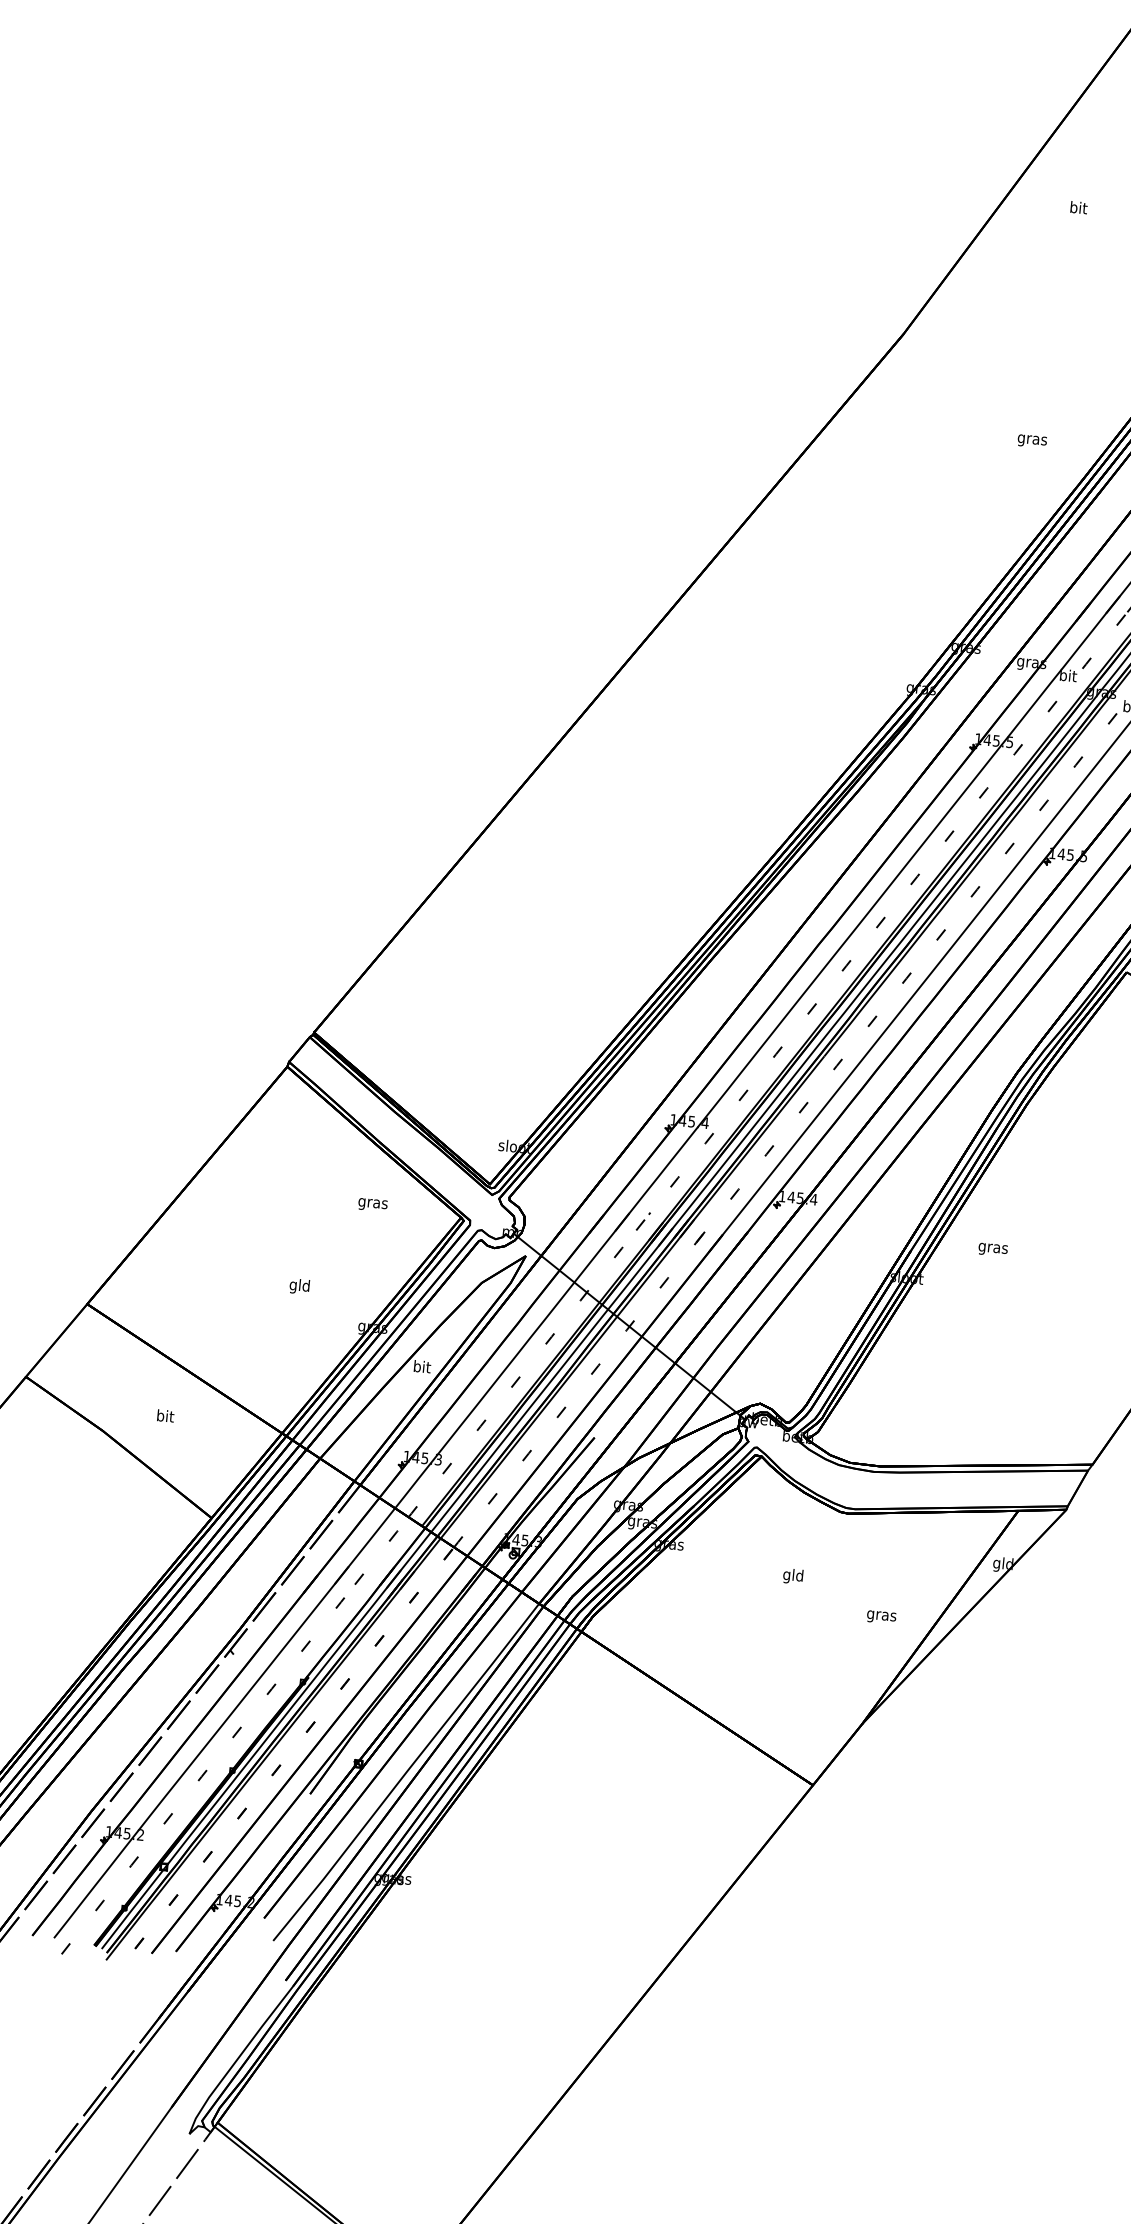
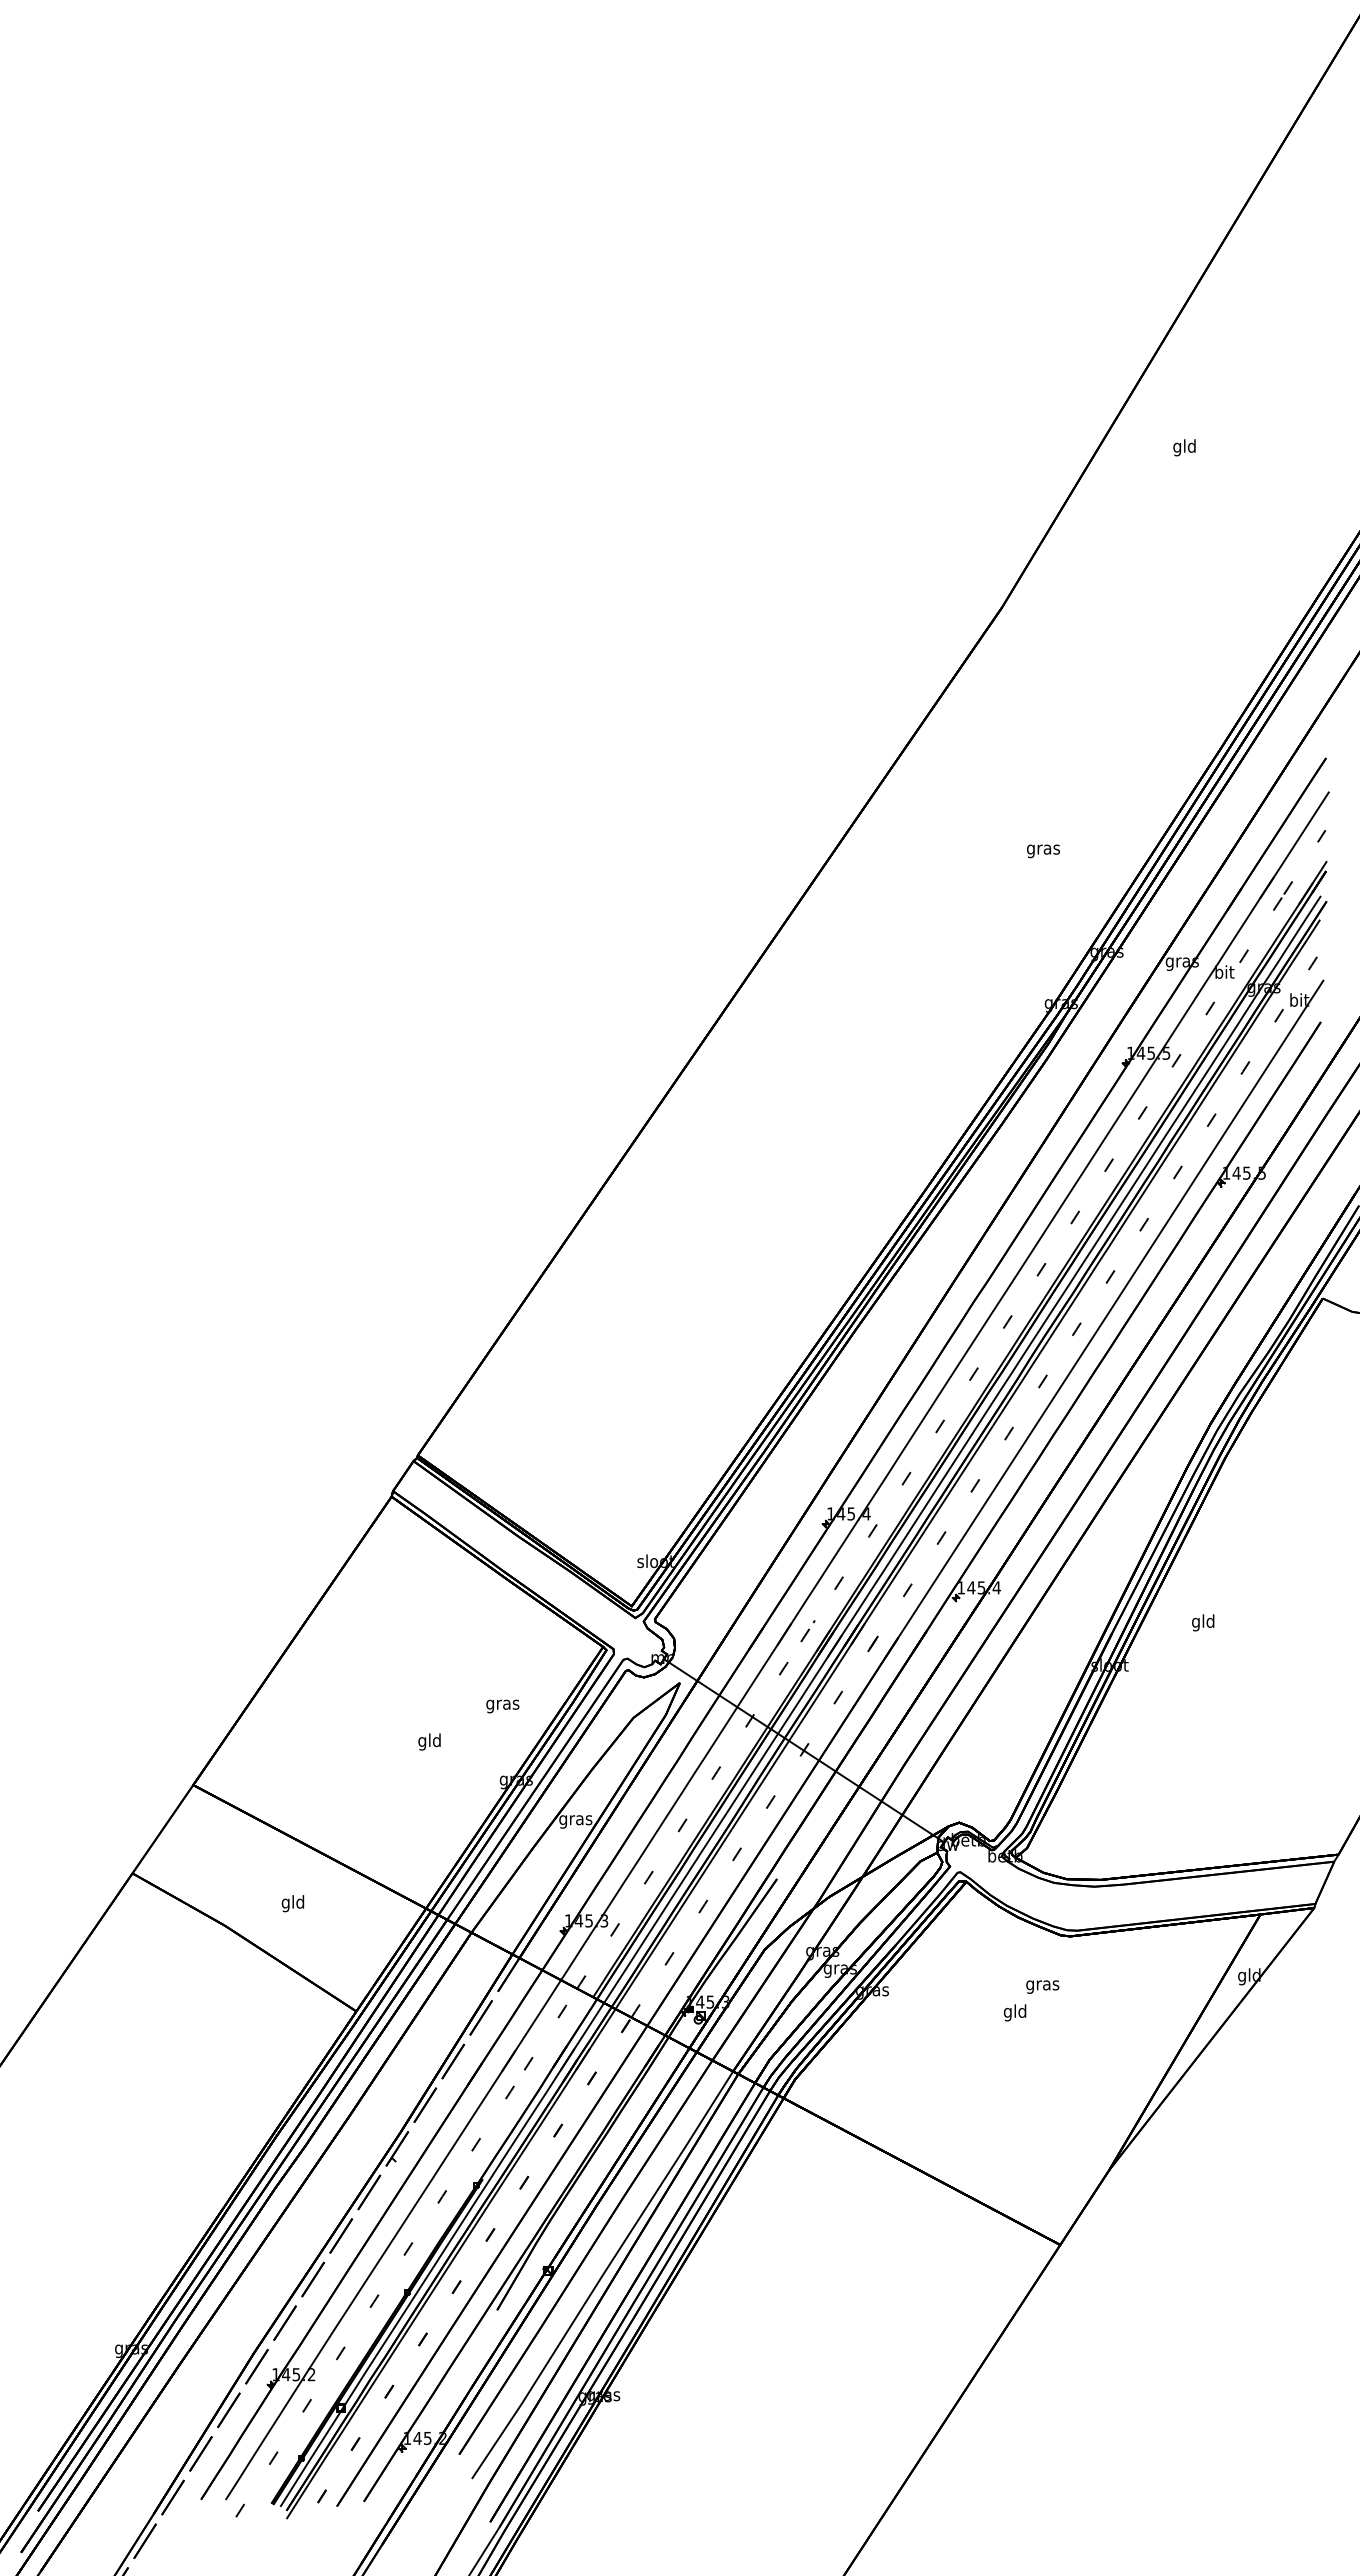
text: (1078, 208) -> (1184, 447), bit -> gld
text: (1032, 441) -> (1043, 851), moved
text: (372, 1205) -> (502, 1706), moved
text: (993, 1248) -> (1203, 1622), gras -> gld
text: (421, 1367) -> (575, 1819), bit -> gras
text: (164, 1417) -> (292, 1903), bit -> gld
text: (881, 1616) -> (1042, 1986), moved

